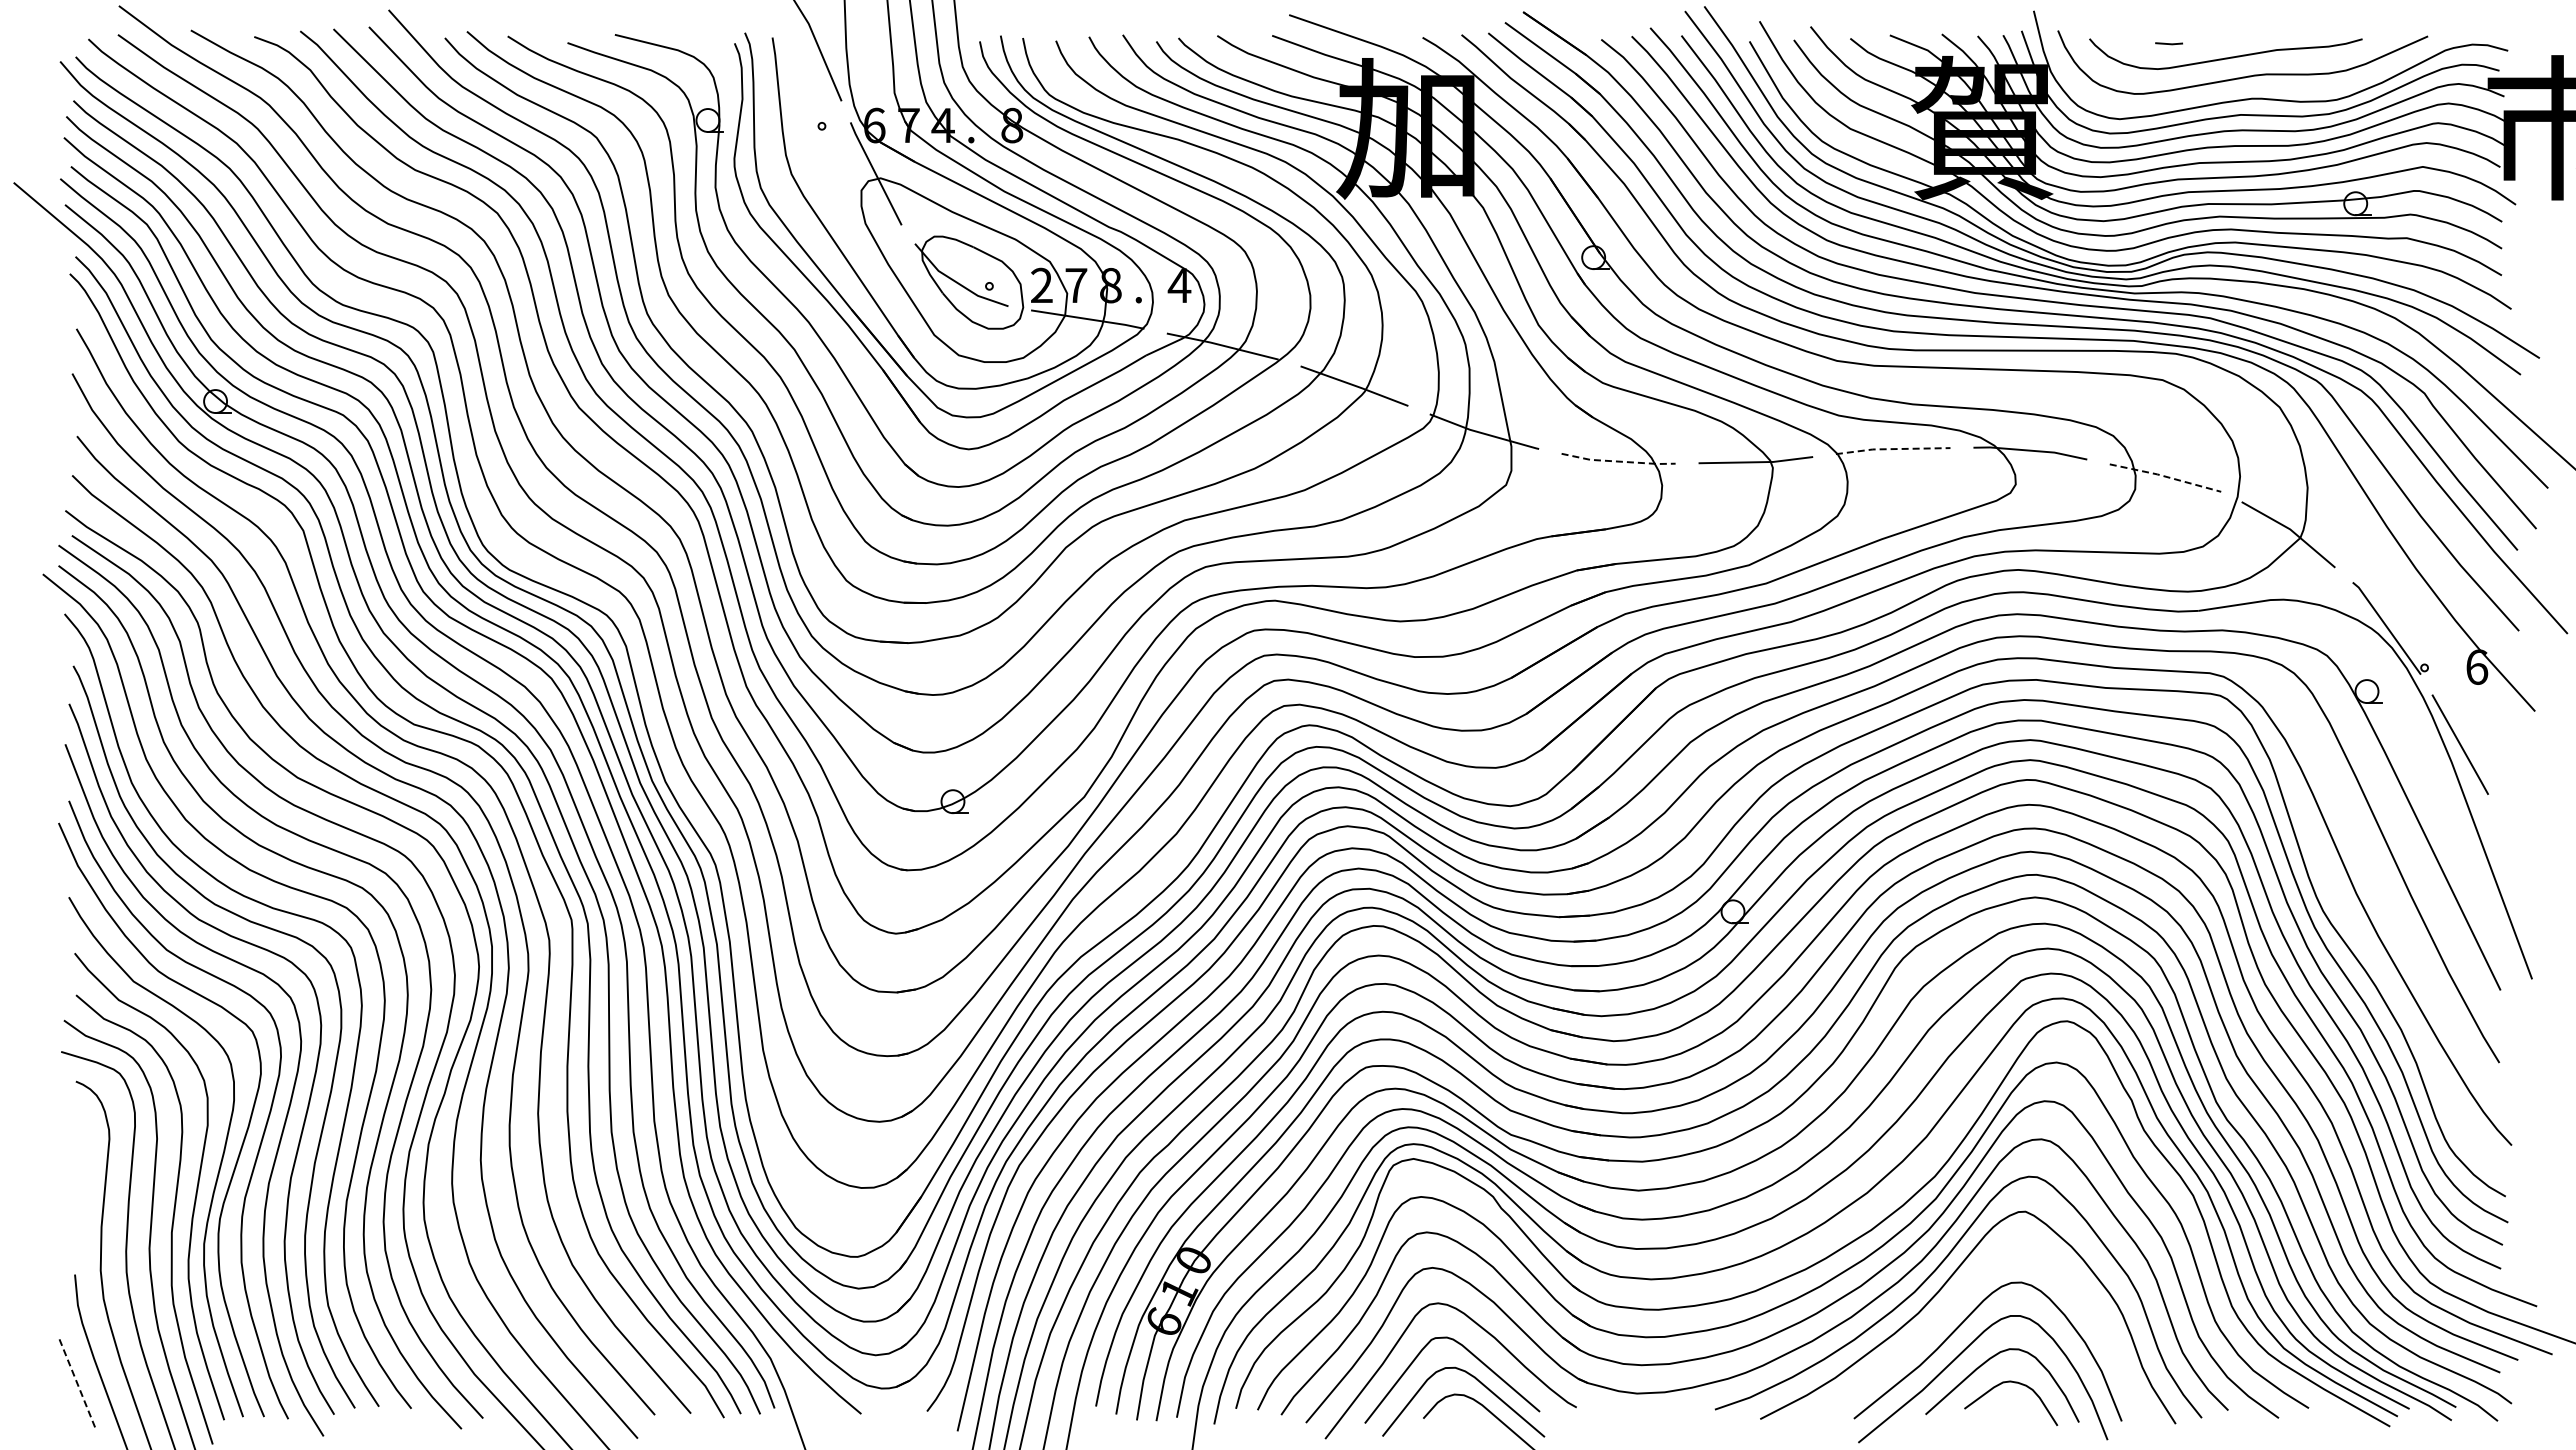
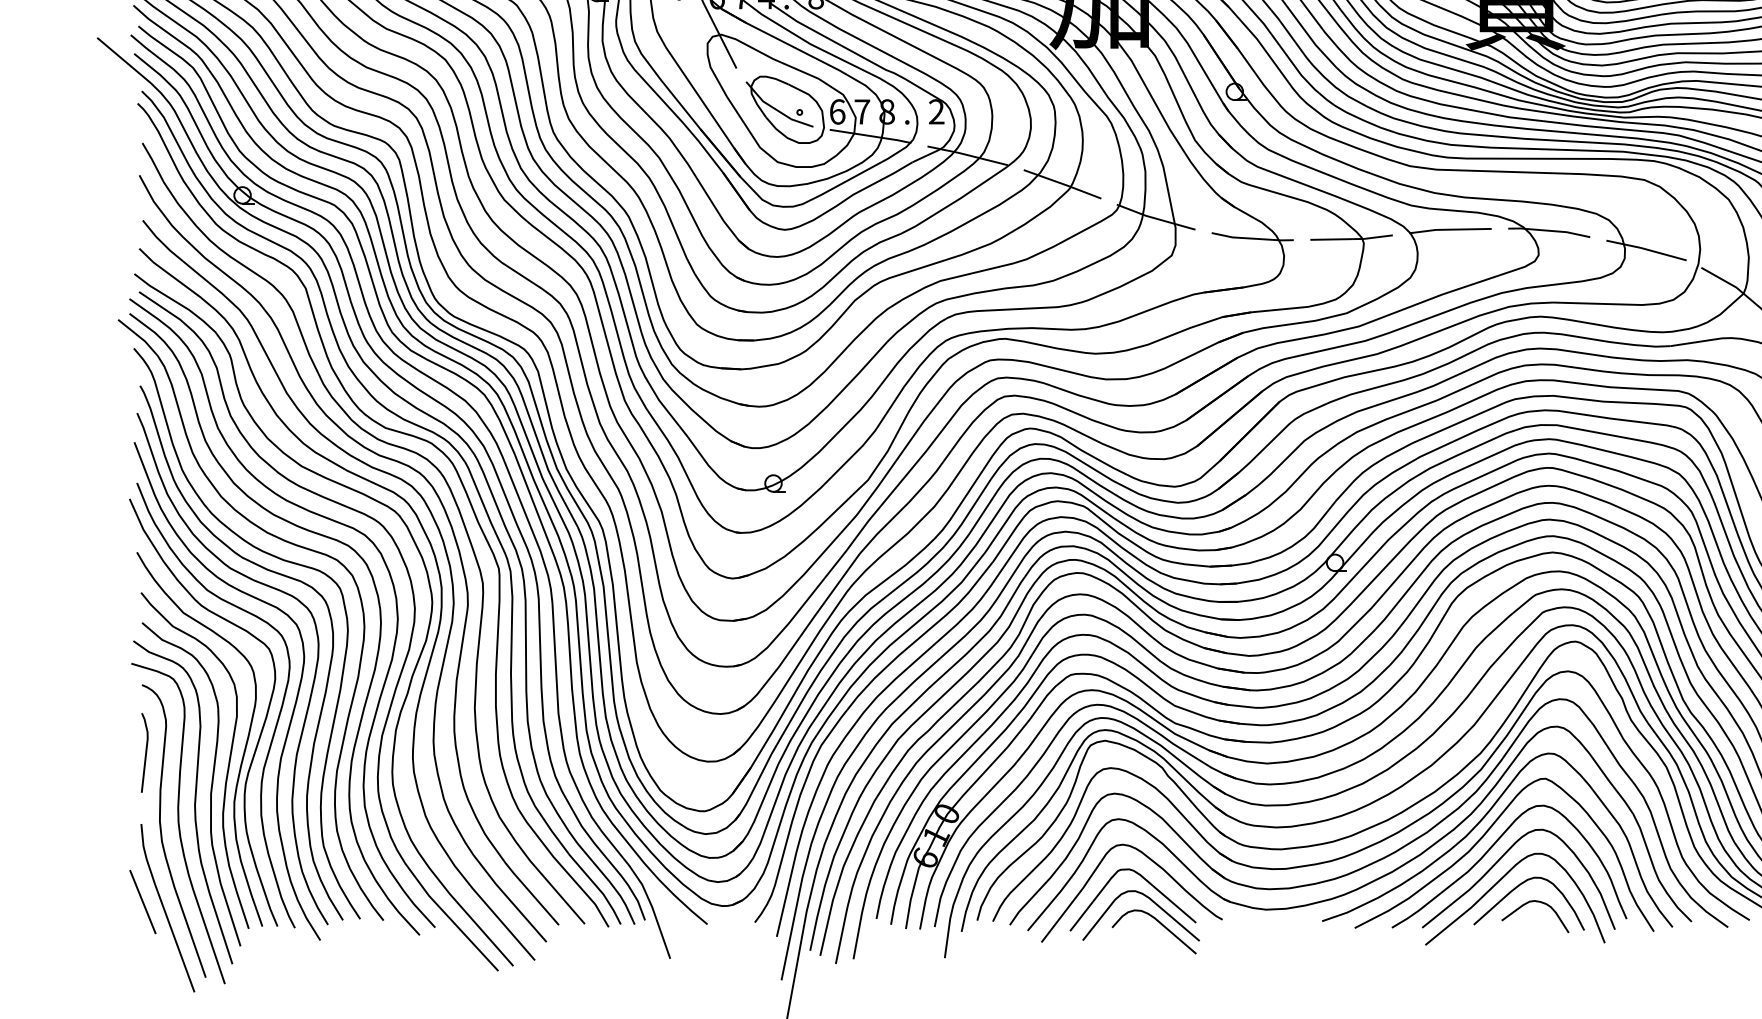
text: (1179, 284) -> (936, 111), 4 -> 2
text: (1041, 285) -> (837, 111), 2 -> 6
line: (1892, 449) -> (1449, 229), dashed -> solid
line: (1618, 461) -> (1252, 238), dashed -> solid
line: (2165, 476) -> (1646, 249), dashed -> solid
line: (80, 1175) -> (145, 752), added
curve: (1947, 1311) -> (1489, 850), added
line: (77, 1382) -> (143, 901), dashed -> solid

